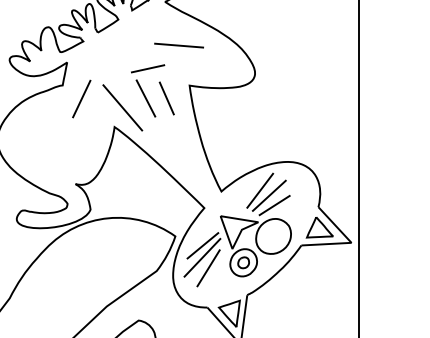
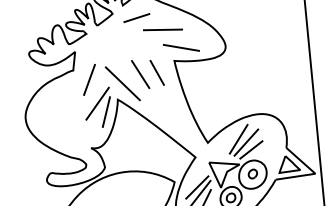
line: (148, 68) -> (137, 17), moved
line: (199, 69) -> (181, 47), added
part: (88, 135) -> (97, 108), added
part: (273, 235) -> (252, 173), added

